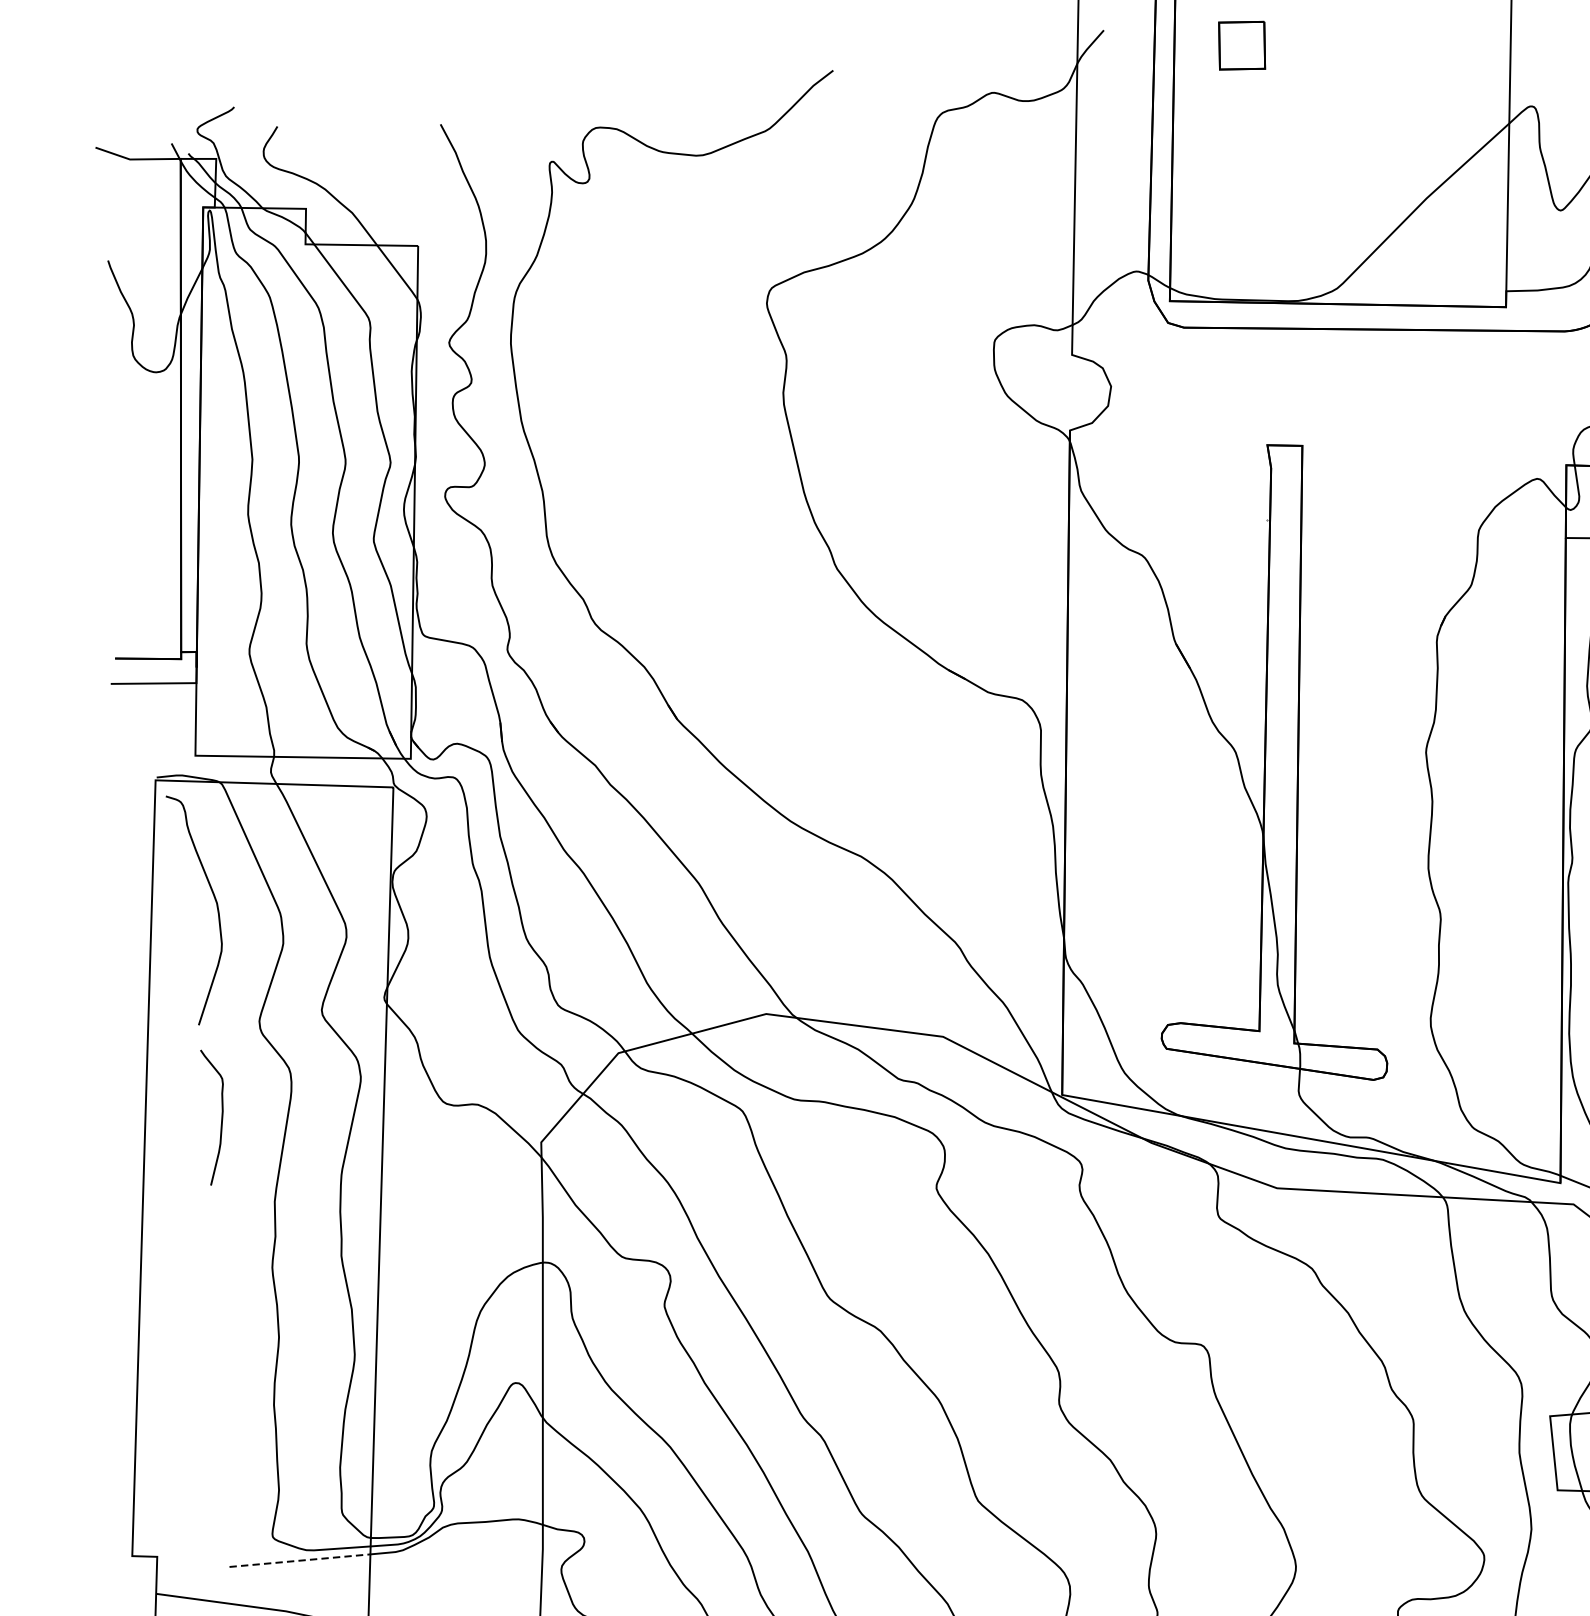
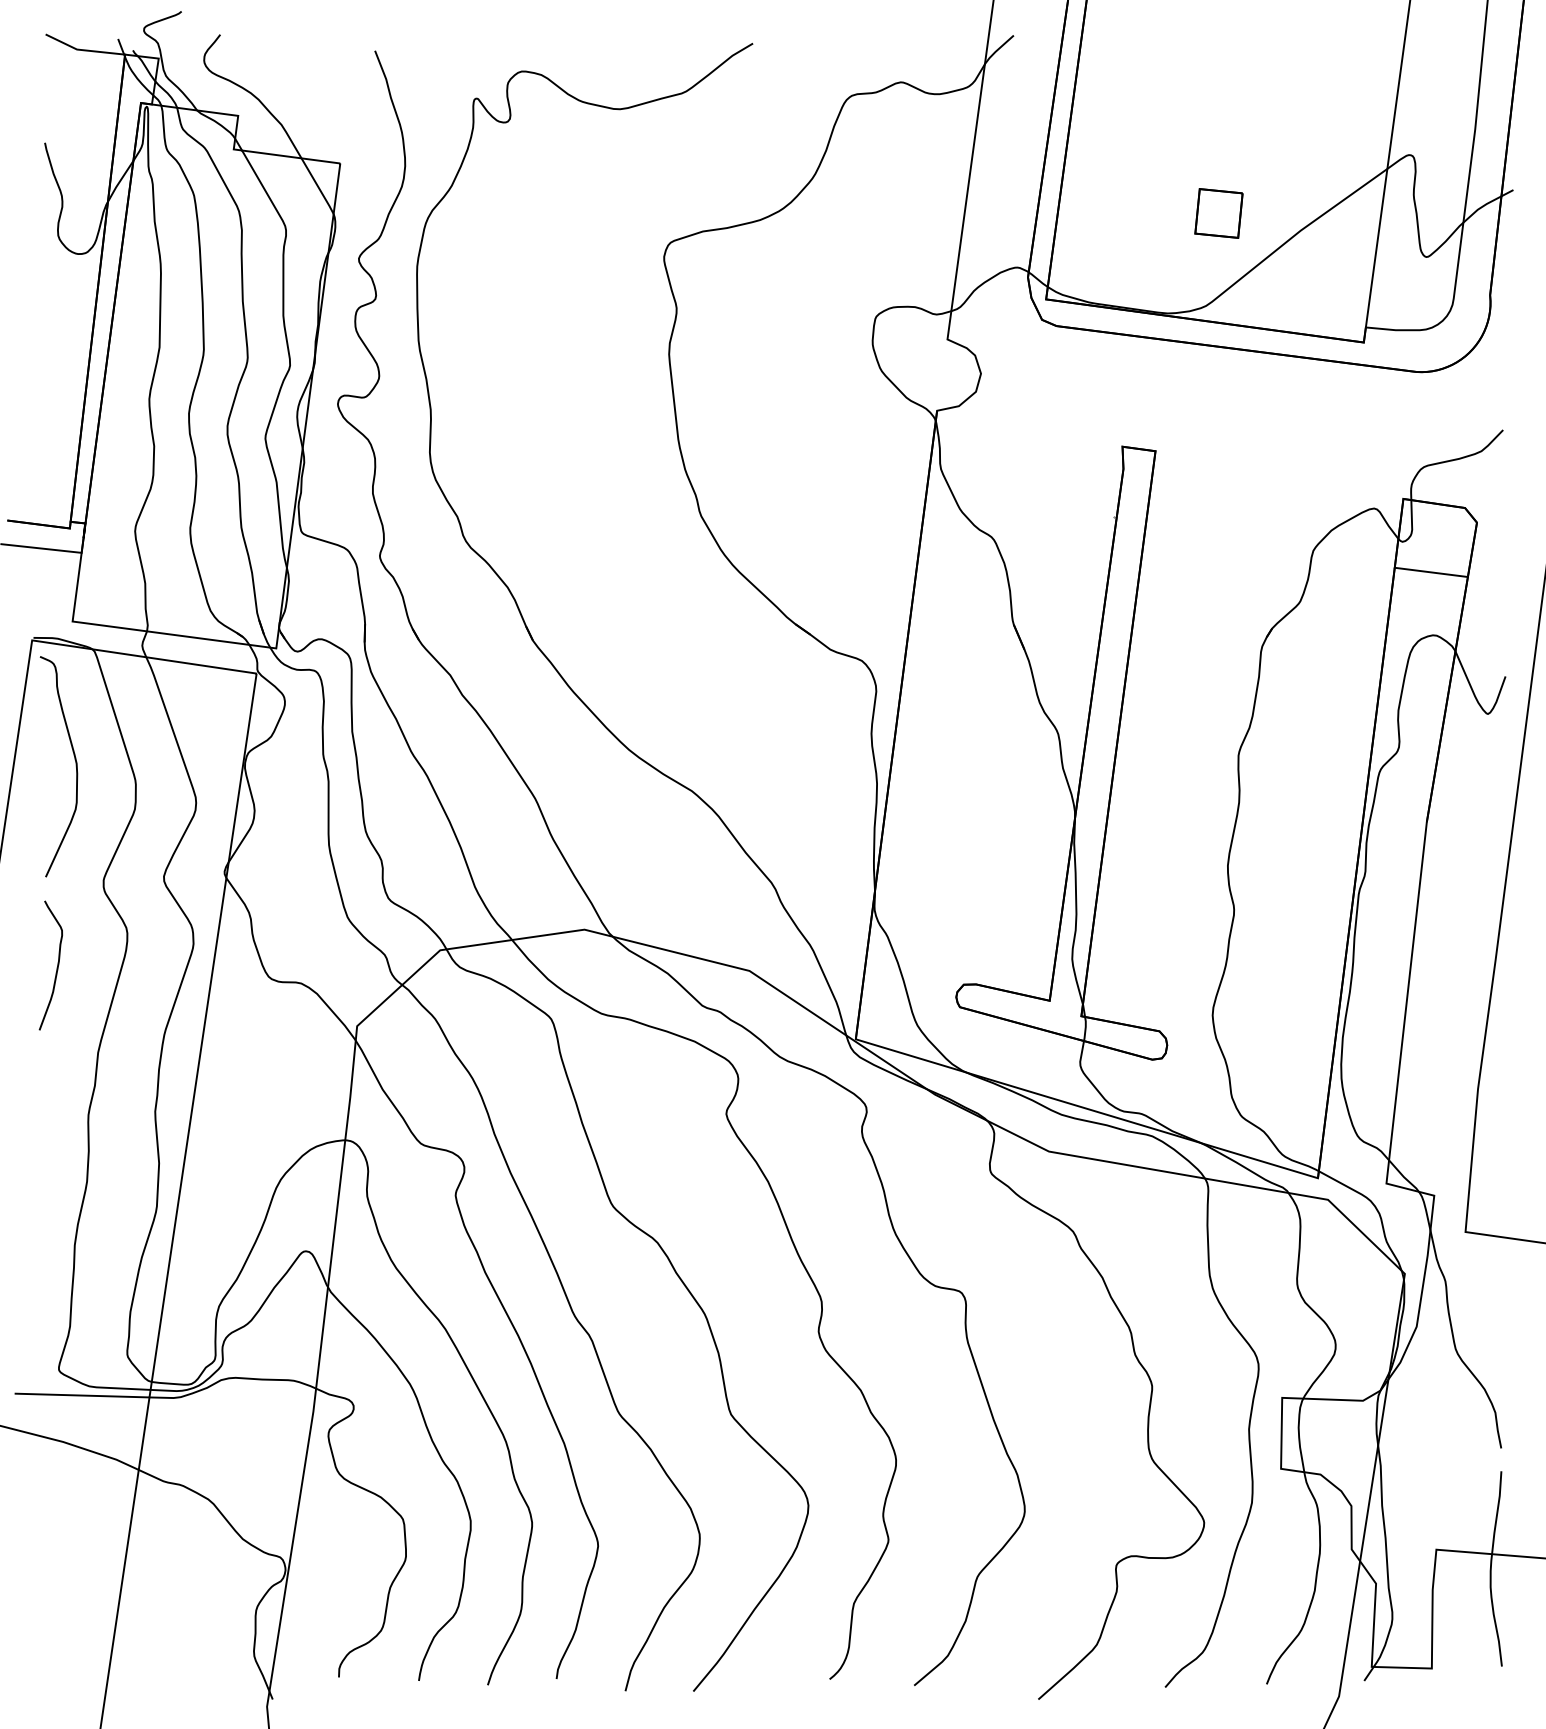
part: (1241, 45) -> (1218, 213), moved
line: (300, 1560) -> (82, 1395), dashed -> solid

